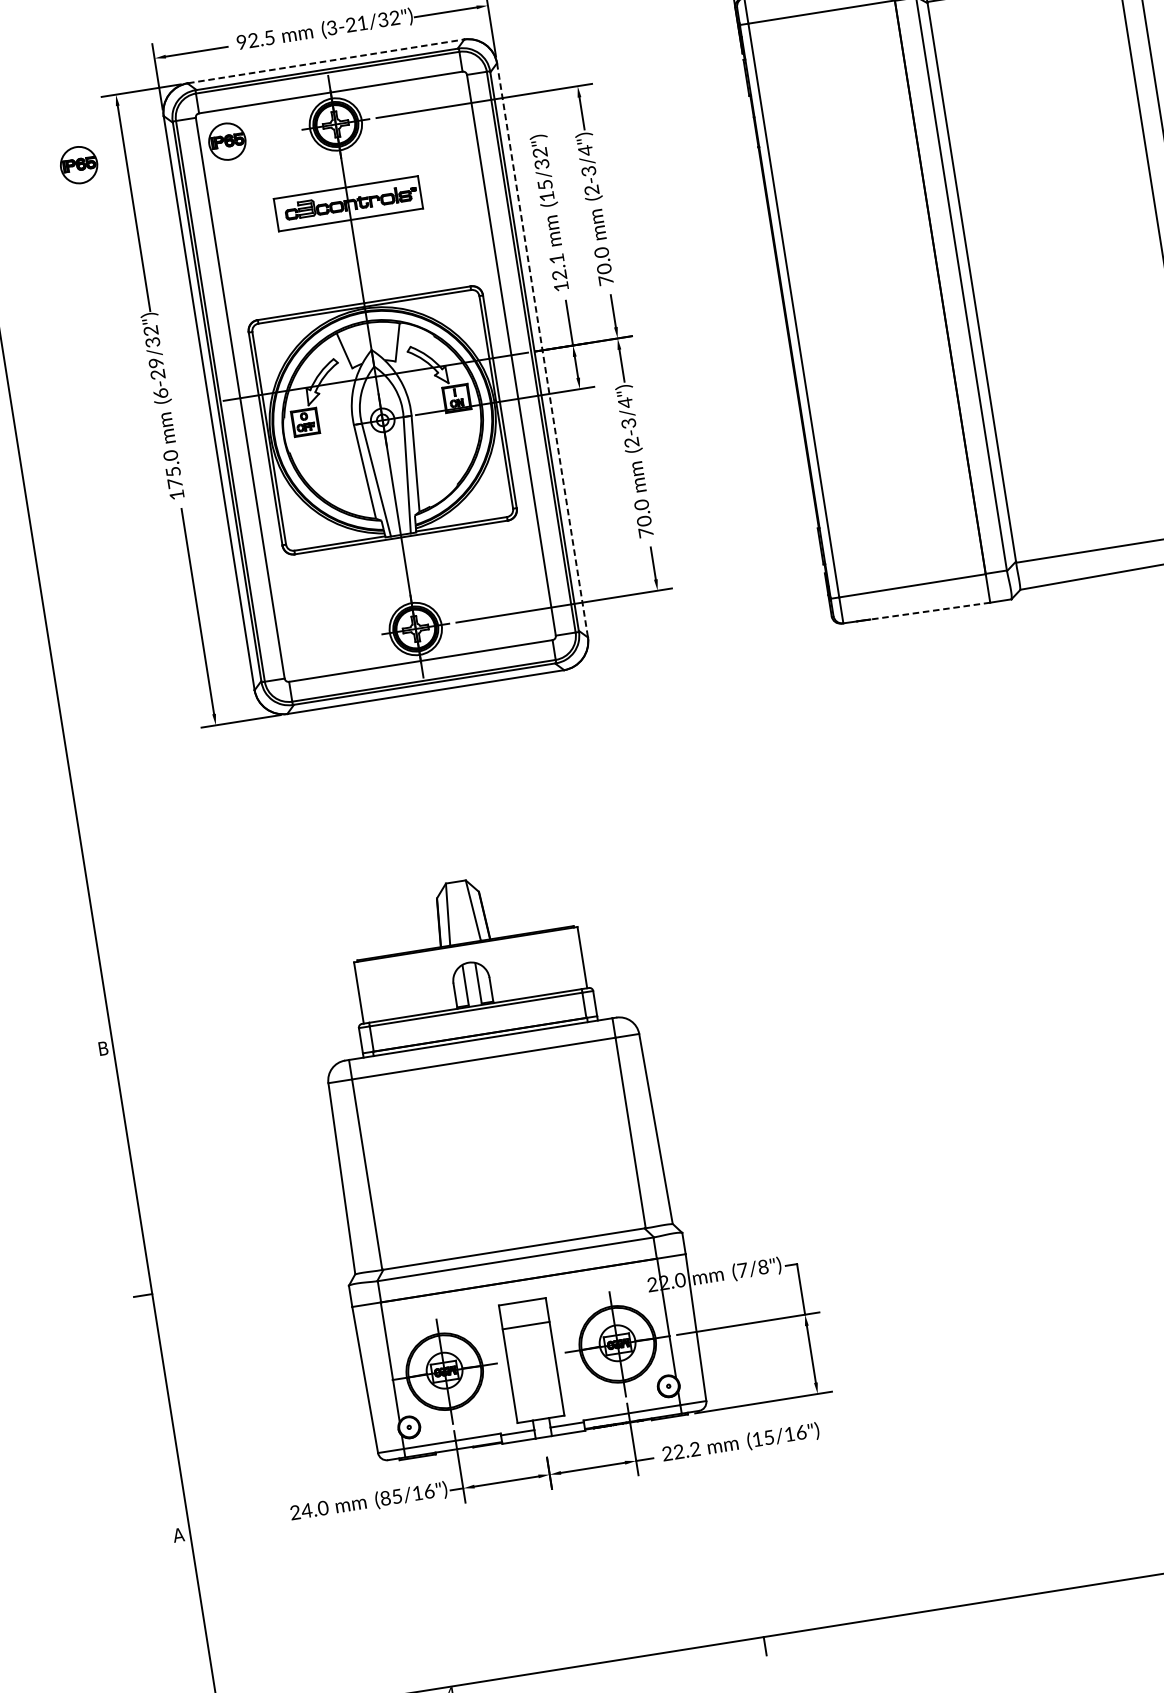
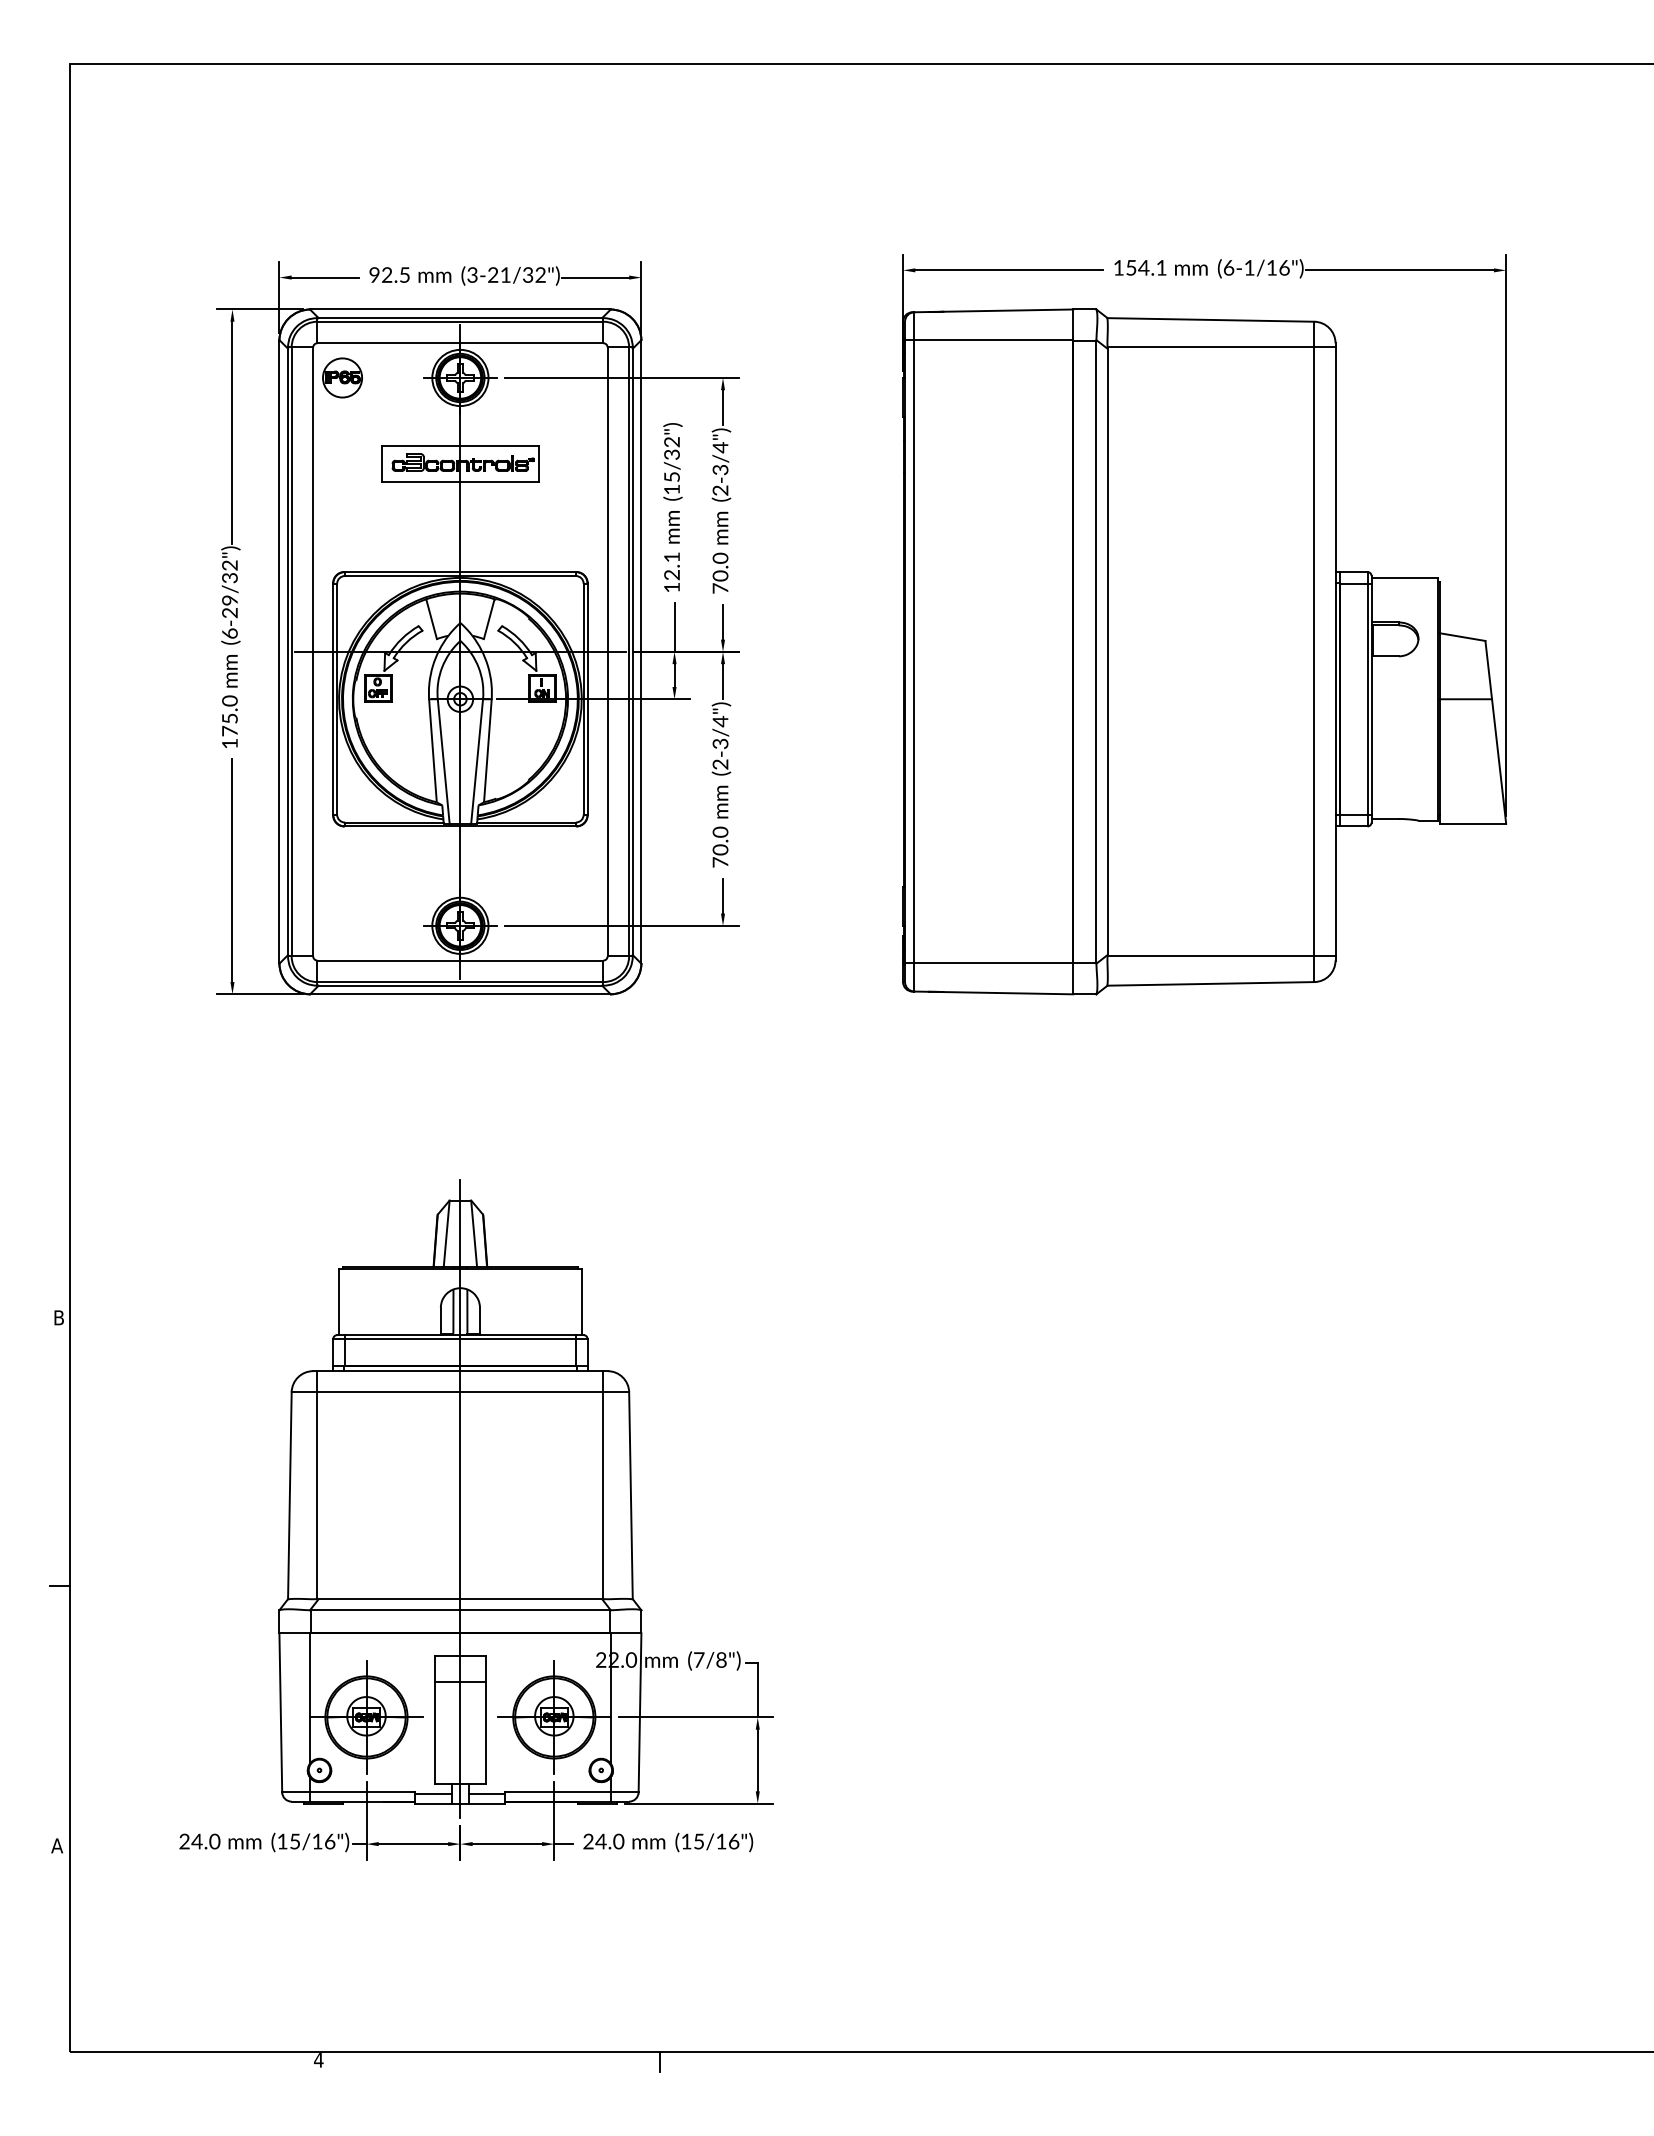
line: (325, 61) -> (460, 309), dashed -> solid
part: (78, 164) -> (181, 377), removed
line: (542, 349) -> (641, 651), dashed -> solid
line: (930, 611) -> (1008, 993), dashed -> solid
line: (499, 1156) -> (460, 1498), added
text: (686, 1450) -> (609, 1841), 22.2 -> 24.0
text: (385, 1498) -> (282, 1841), (85/16") -> (15/16")

